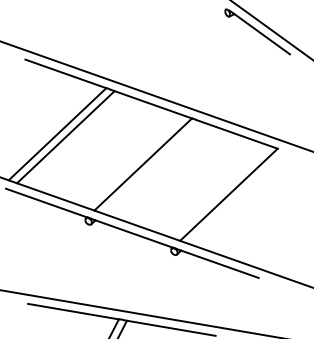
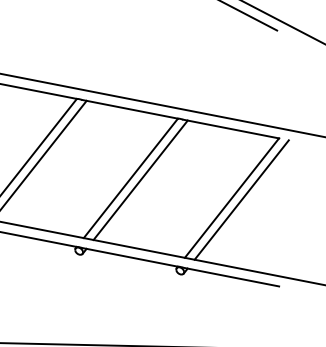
line: (151, 167) -> (140, 180), added
line: (237, 197) -> (242, 199), added

